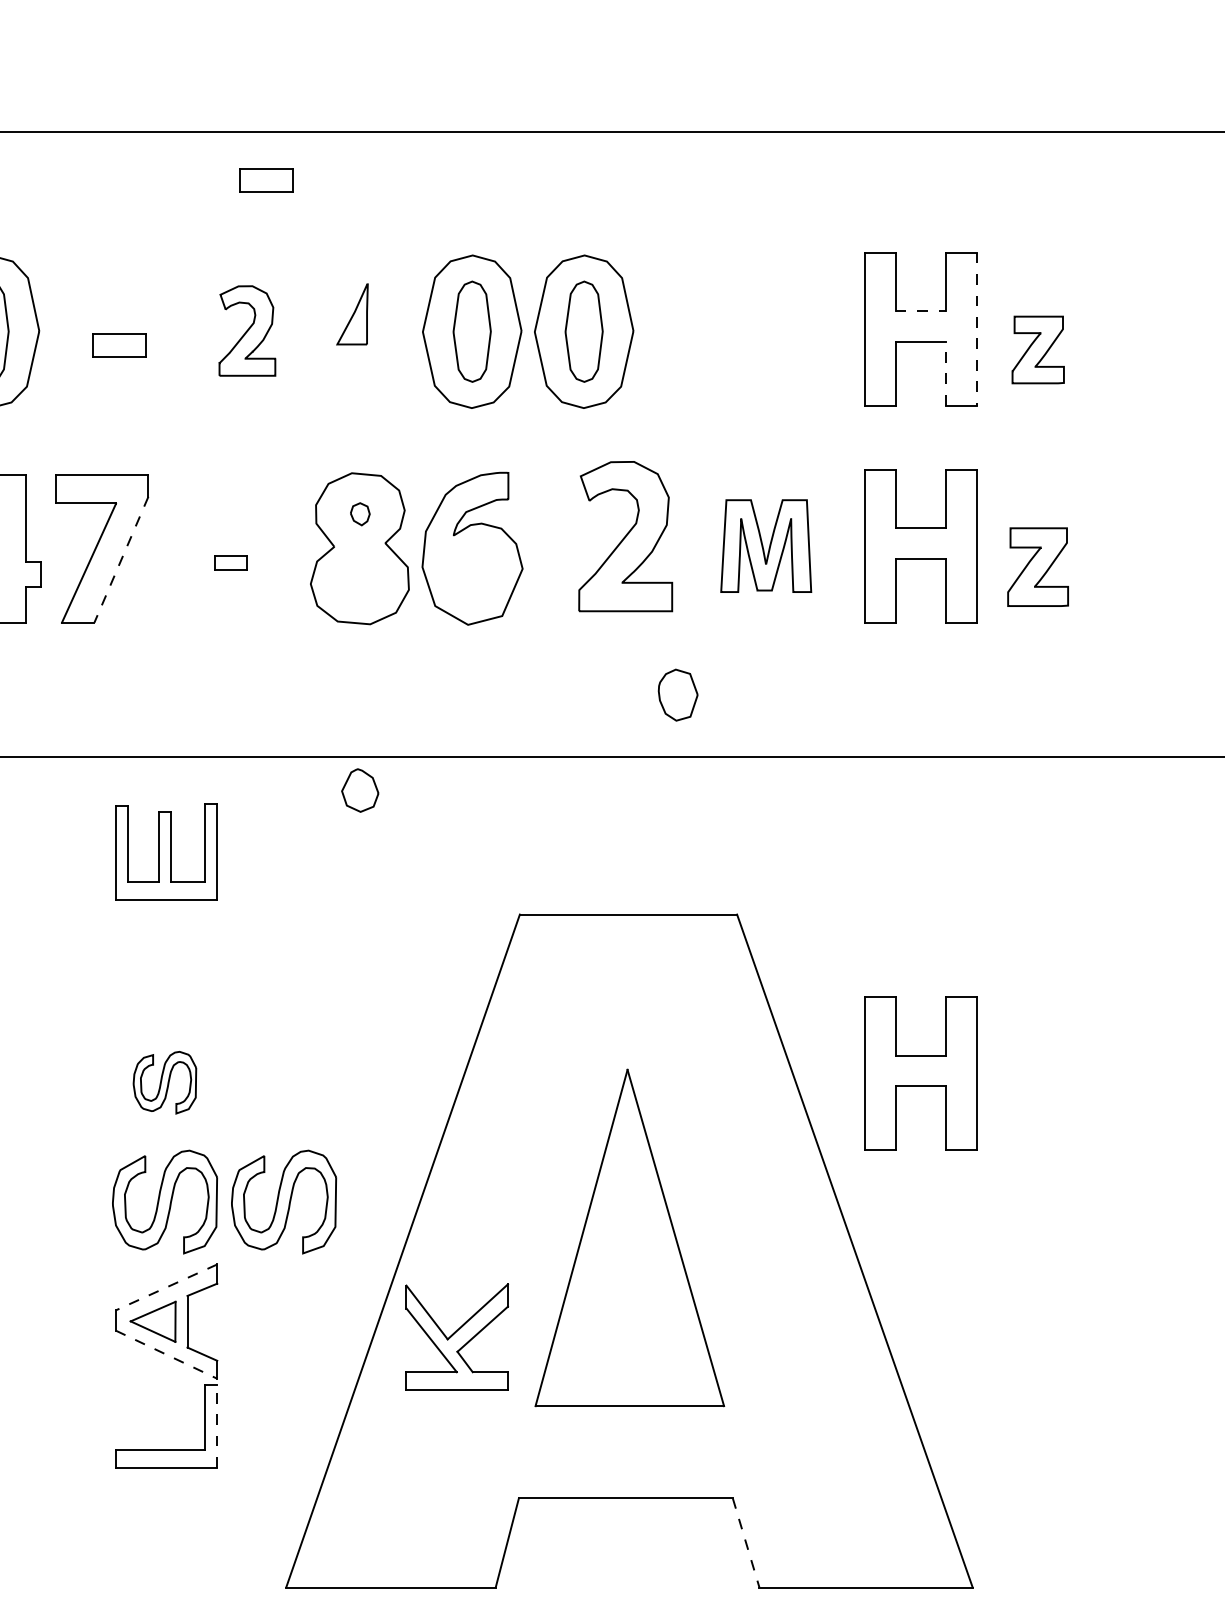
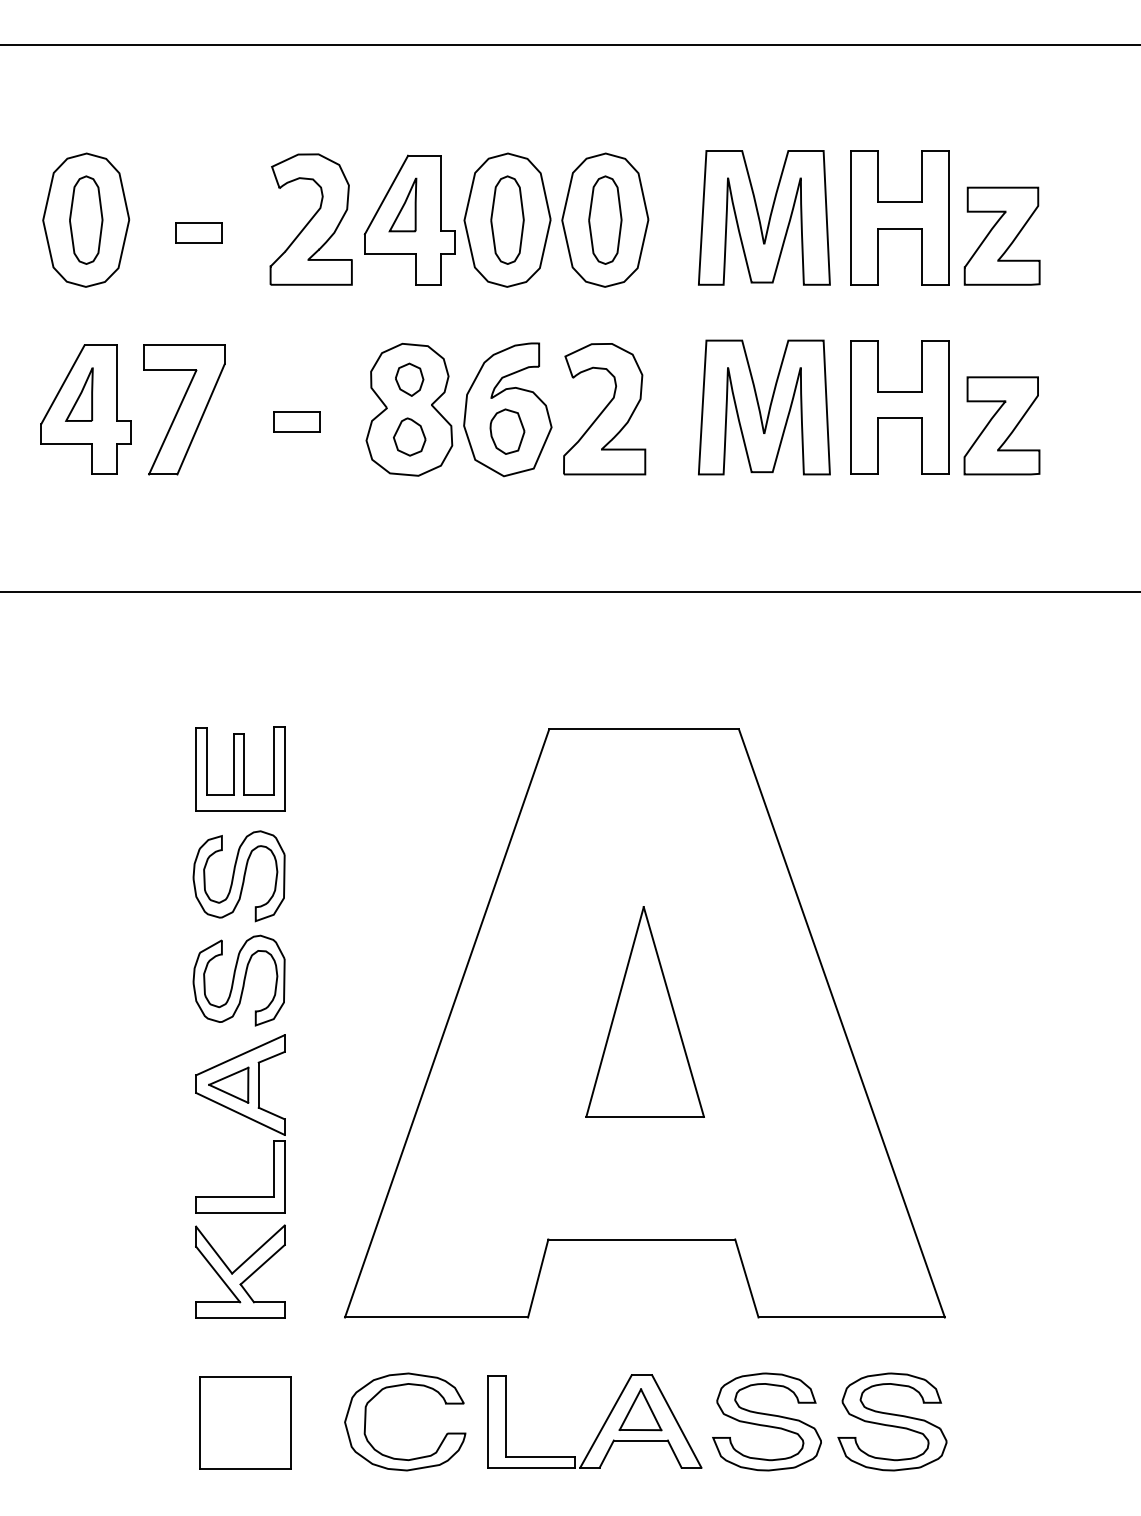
part: (266, 179) -> (327, 87), removed
line: (921, 311) -> (900, 202), dashed -> solid
part: (766, 328) -> (764, 217), added
line: (976, 328) -> (948, 217), dashed -> solid
part: (246, 330) -> (310, 219), size x1.67
part: (360, 330) -> (409, 219), added
part: (1037, 349) -> (1001, 235), size x1.67
line: (945, 373) -> (921, 256), dashed -> solid
part: (360, 514) -> (409, 379), size x1.67
part: (625, 536) -> (604, 409), moved
part: (766, 546) -> (764, 407), size x1.67
line: (121, 559) -> (201, 419), dashed -> solid
part: (230, 562) -> (296, 421), size x1.67
part: (1037, 566) -> (1001, 425), size x1.43
part: (678, 694) -> (507, 431), moved
part: (360, 789) -> (409, 436), moved
part: (166, 851) -> (240, 768), moved
part: (920, 1073) -> (899, 868), removed
part: (164, 1082) -> (238, 876), size x1.67
part: (283, 1201) -> (342, 980), removed
part: (628, 1237) -> (644, 1011), size x0.71
line: (166, 1287) -> (240, 1055), dashed -> solid
part: (457, 1336) -> (240, 1271), moved
line: (166, 1355) -> (240, 1114), dashed -> solid
line: (216, 1426) -> (284, 1176), dashed -> solid
line: (745, 1542) -> (746, 1278), dashed -> solid

